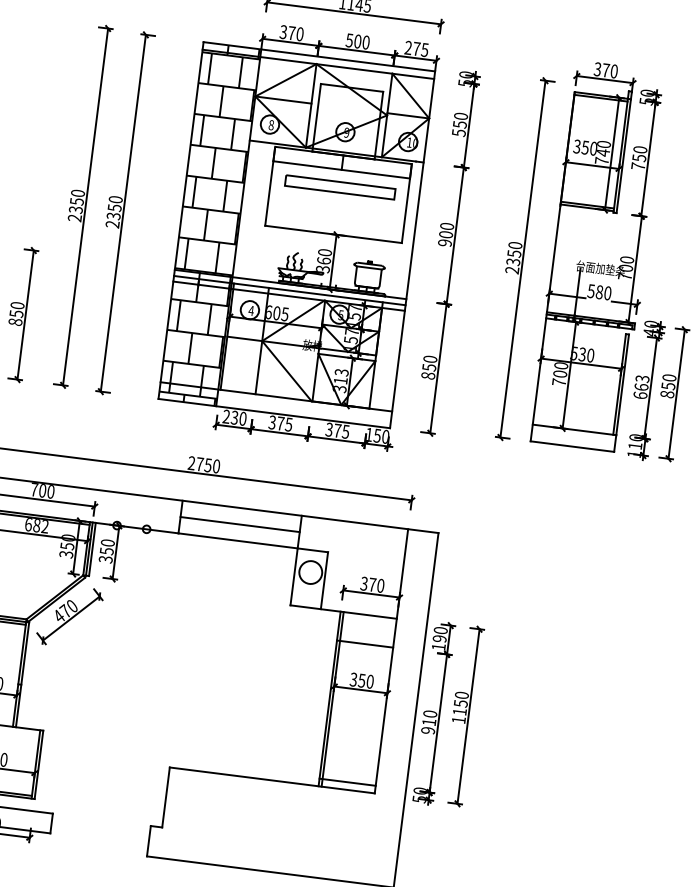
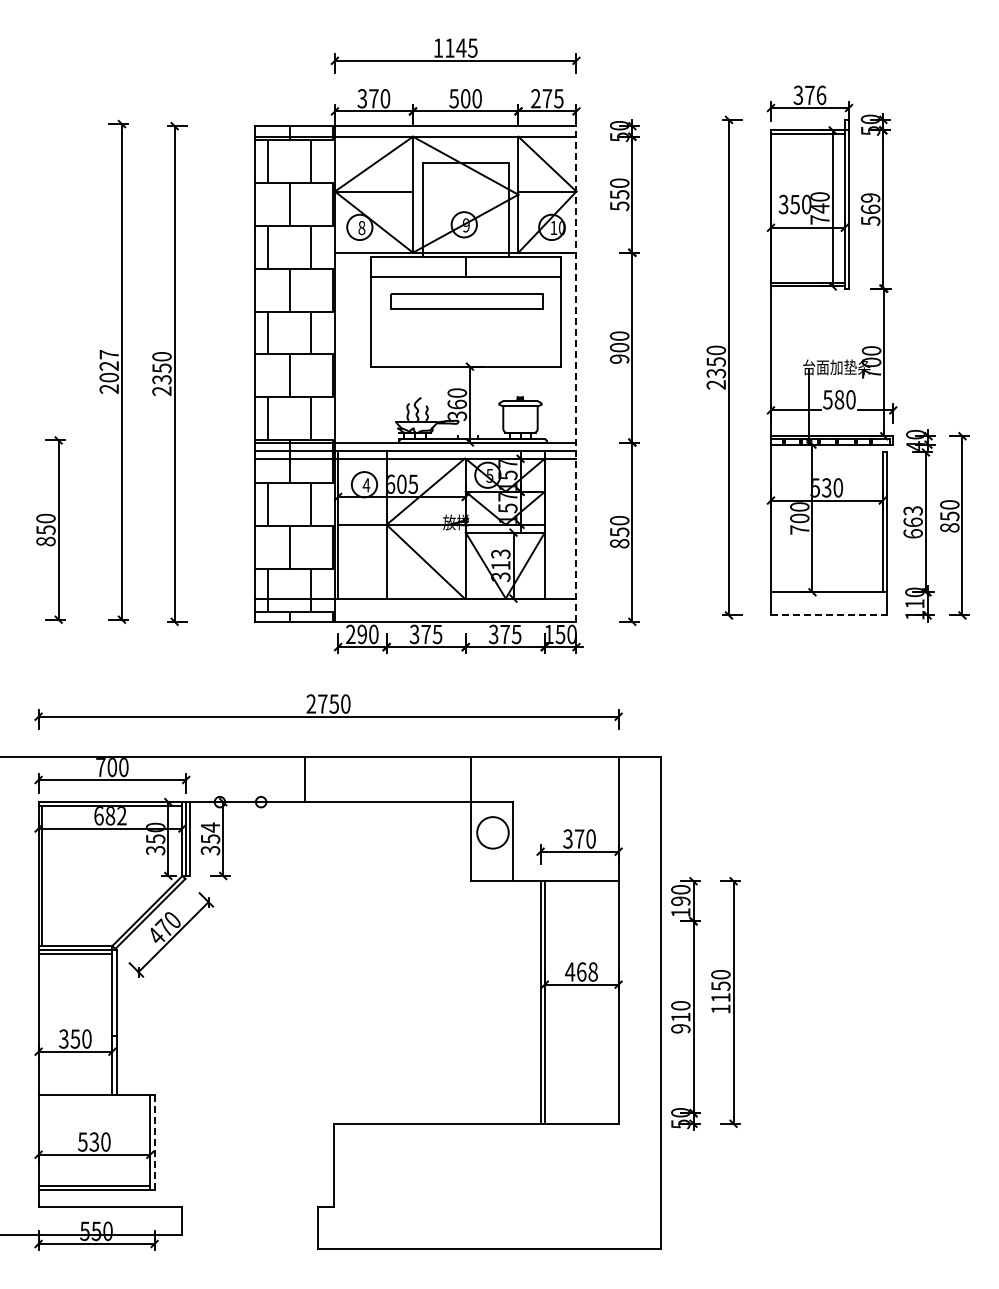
text: (614, 70) -> (821, 94), 370 -> 376
text: (639, 158) -> (870, 209), 750 -> 569
text: (77, 201) -> (109, 365), 2350 -> 2027
line: (412, 250) -> (576, 374), solid -> dashed
text: (234, 417) -> (361, 634), 230 -> 290
line: (572, 446) -> (828, 615), solid -> dashed
line: (239, 524) -> (387, 779), removed
text: (107, 542) -> (210, 827), 350 -> 354
line: (364, 644) -> (579, 921), removed
text: (361, 680) -> (581, 971), 350 -> 468
line: (38, 765) -> (154, 1143), solid -> dashed
line: (347, 782) -> (579, 1113), removed

